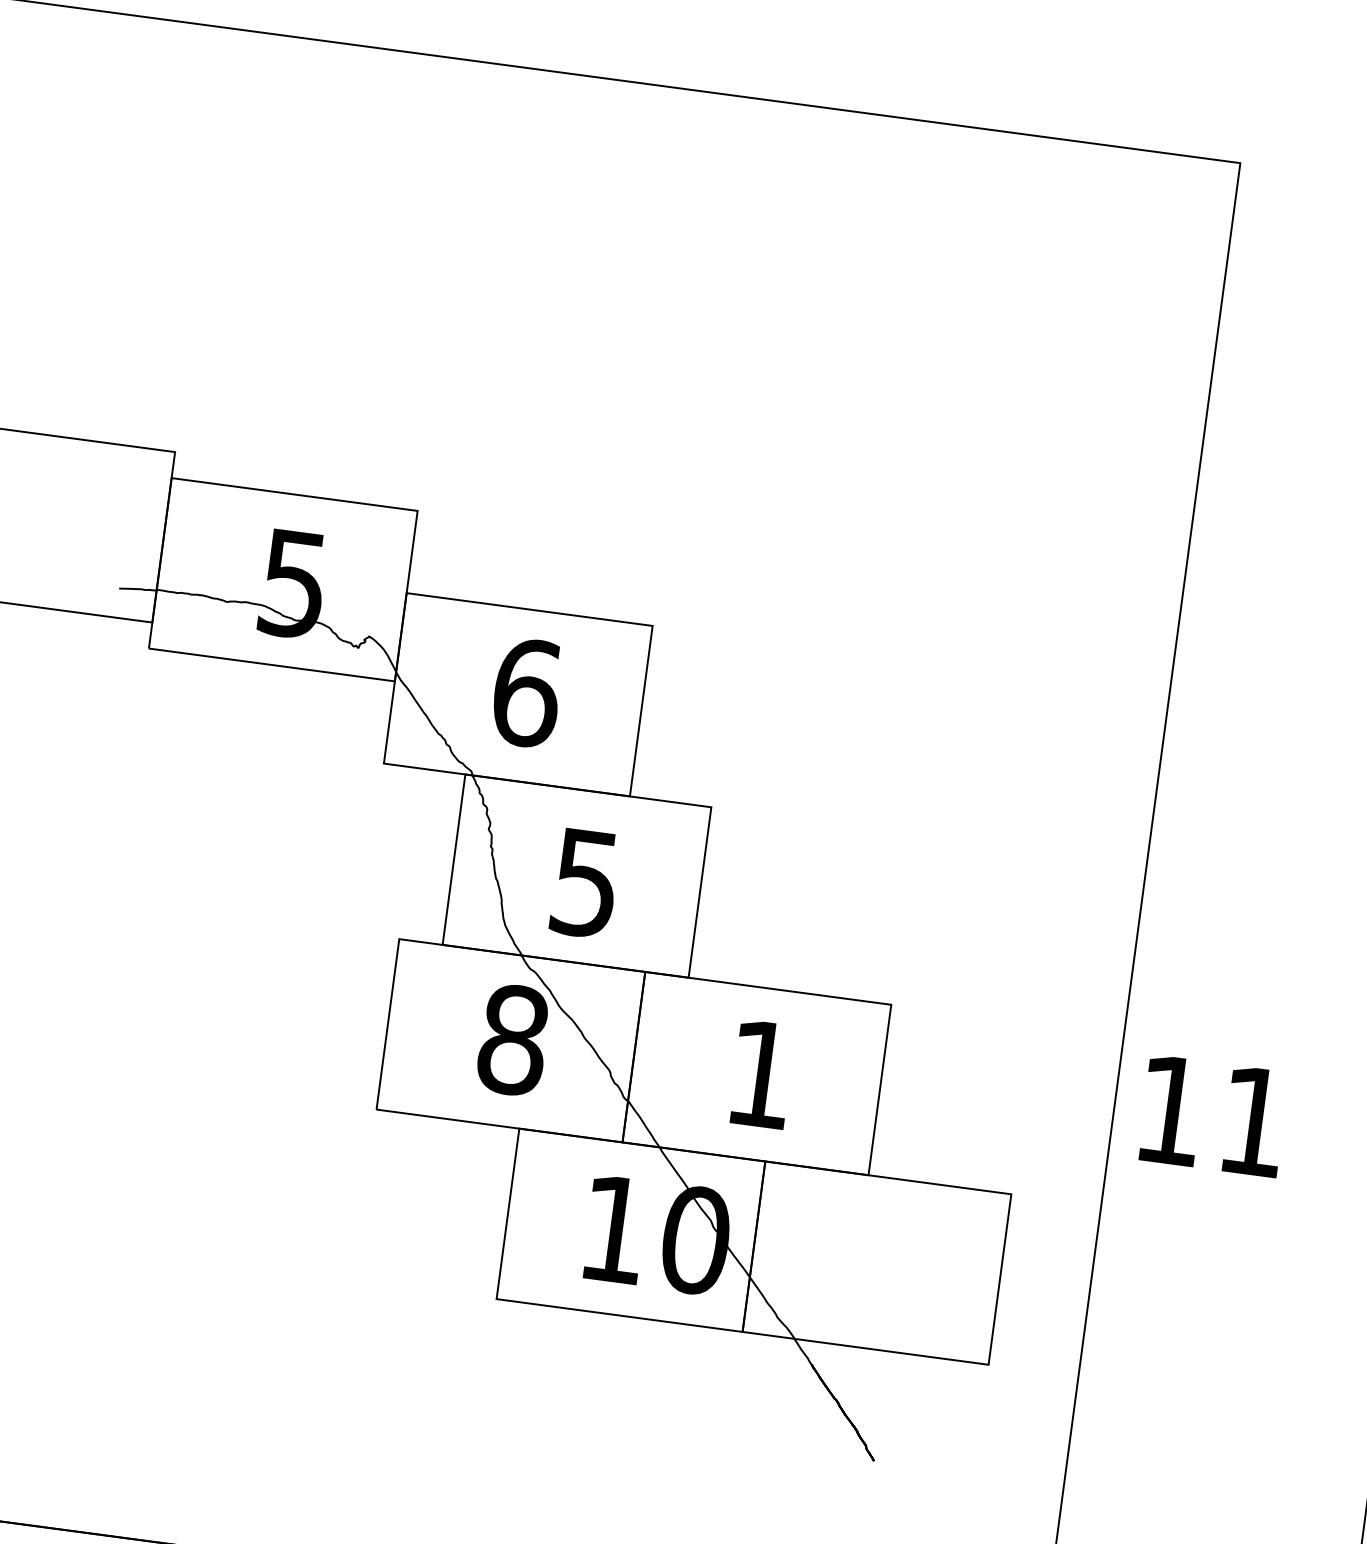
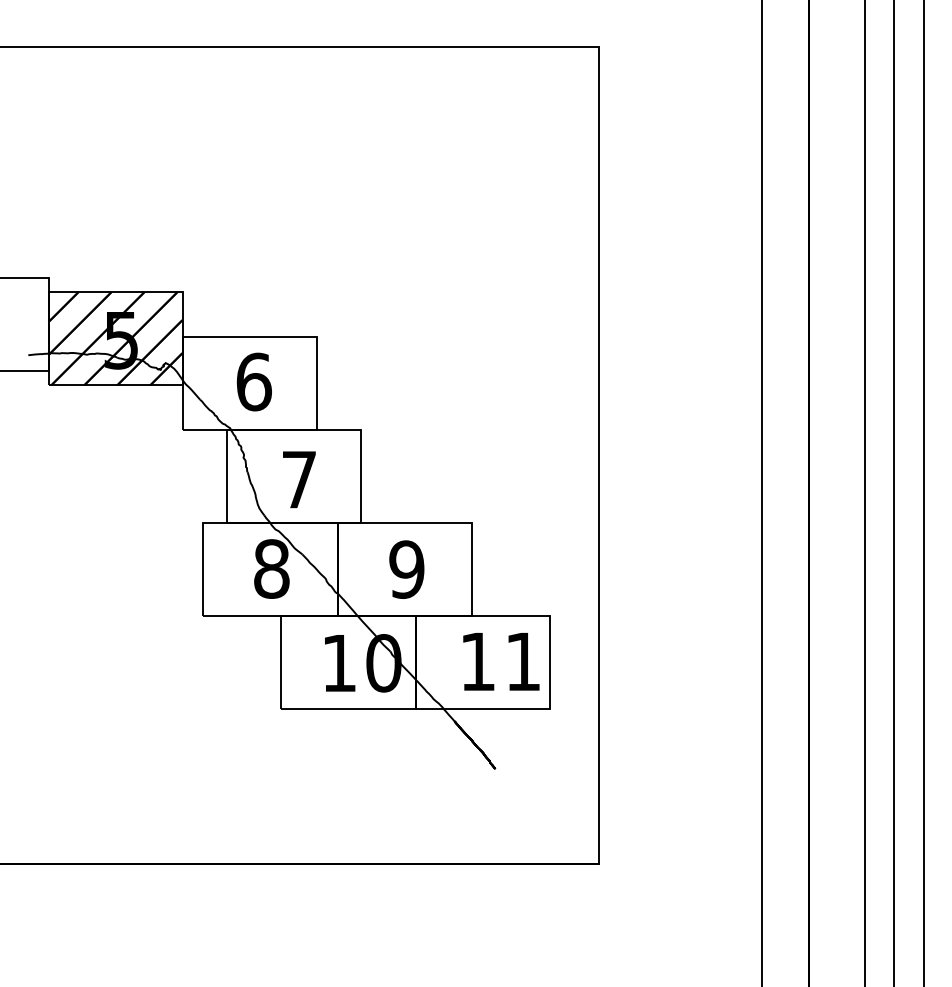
hatch: (283, 579) -> (115, 338), added
text: (583, 884) -> (298, 480), 5 -> 7
text: (760, 1073) -> (406, 569), 1 -> 9
text: (1213, 1115) -> (501, 661), moved

